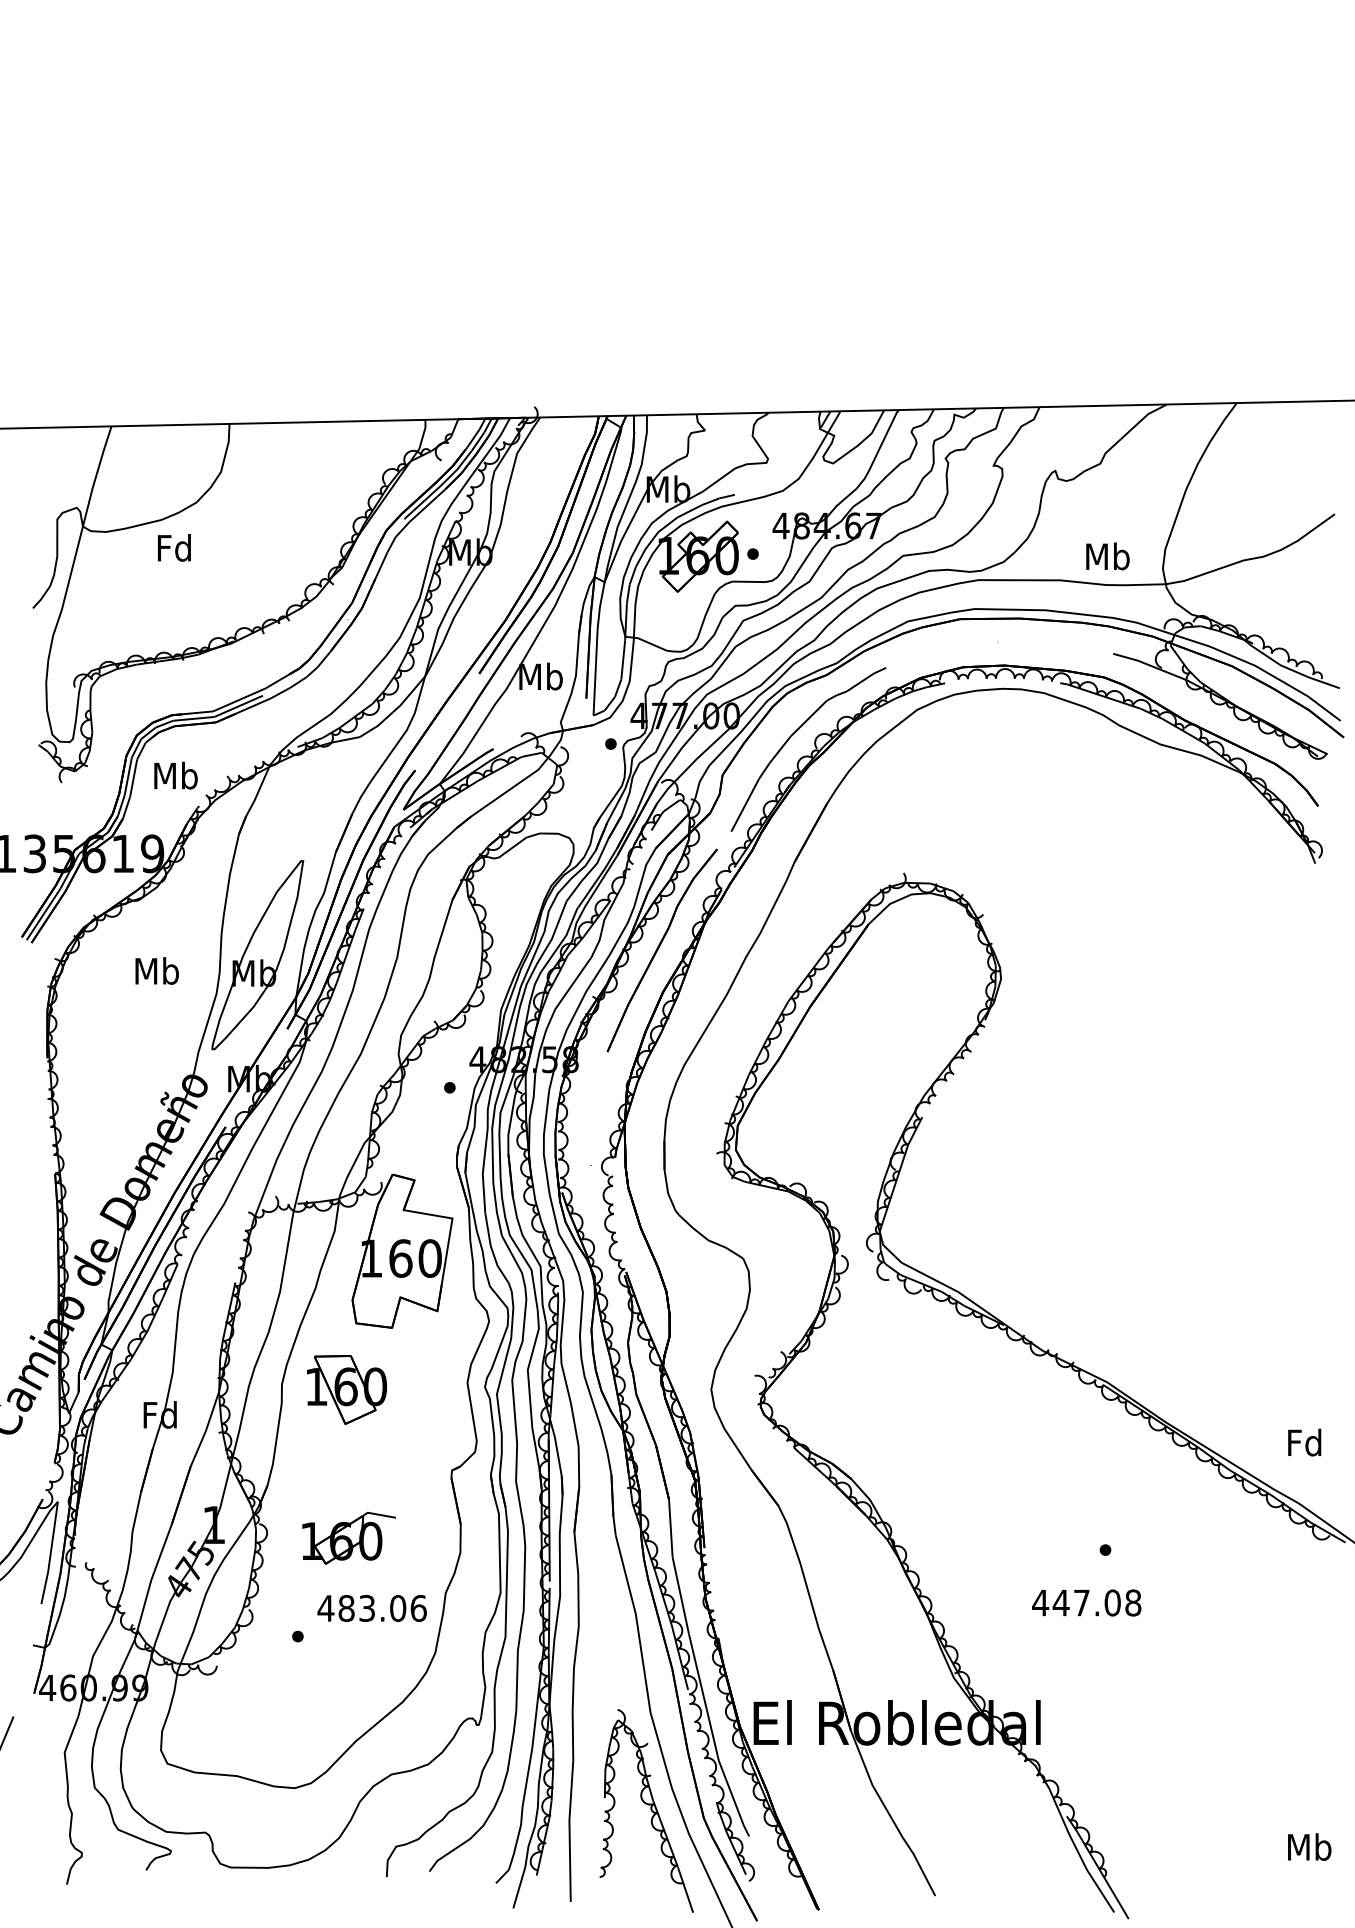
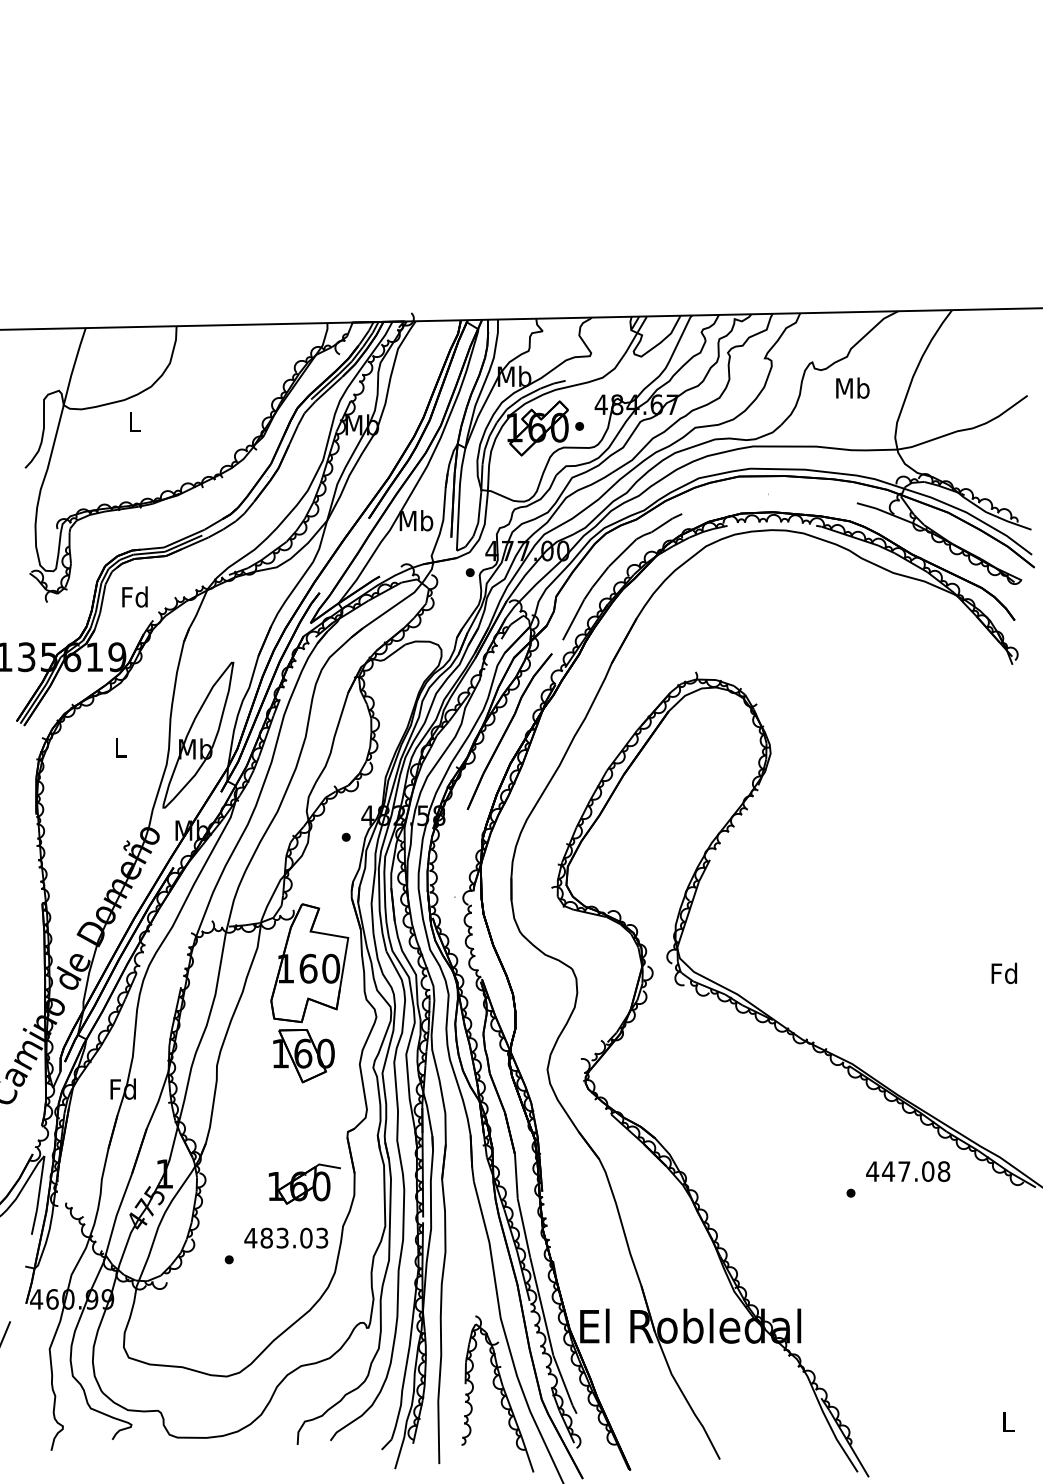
text: (173, 547) -> (133, 421), Fd -> L
text: (1107, 556) -> (852, 388), moved
text: (175, 775) -> (135, 596), Mb -> Fd
text: (156, 970) -> (120, 747), Mb -> L
part: (347, 1389) -> (304, 1055), moved
text: (1304, 1442) -> (1004, 973), moved
part: (348, 1537) -> (304, 1183), moved
text: (1086, 1602) -> (907, 1171), moved
text: (418, 1608) -> (322, 1238), 483.06 -> 483.03
text: (1309, 1846) -> (1008, 1421), Mb -> L

